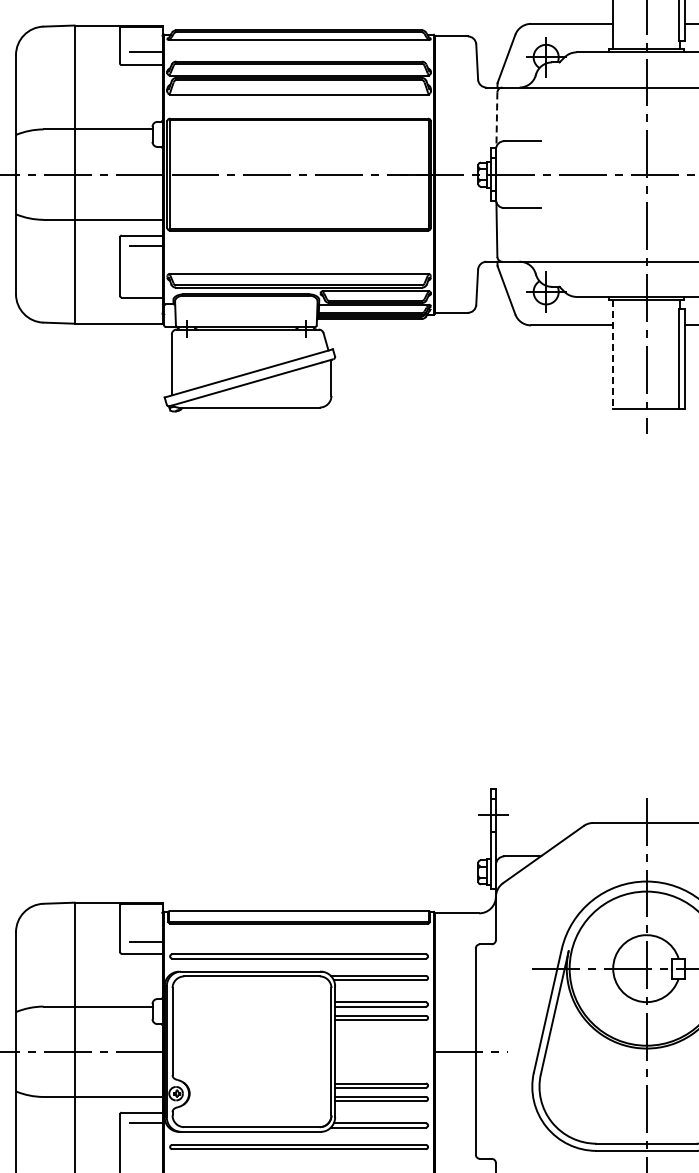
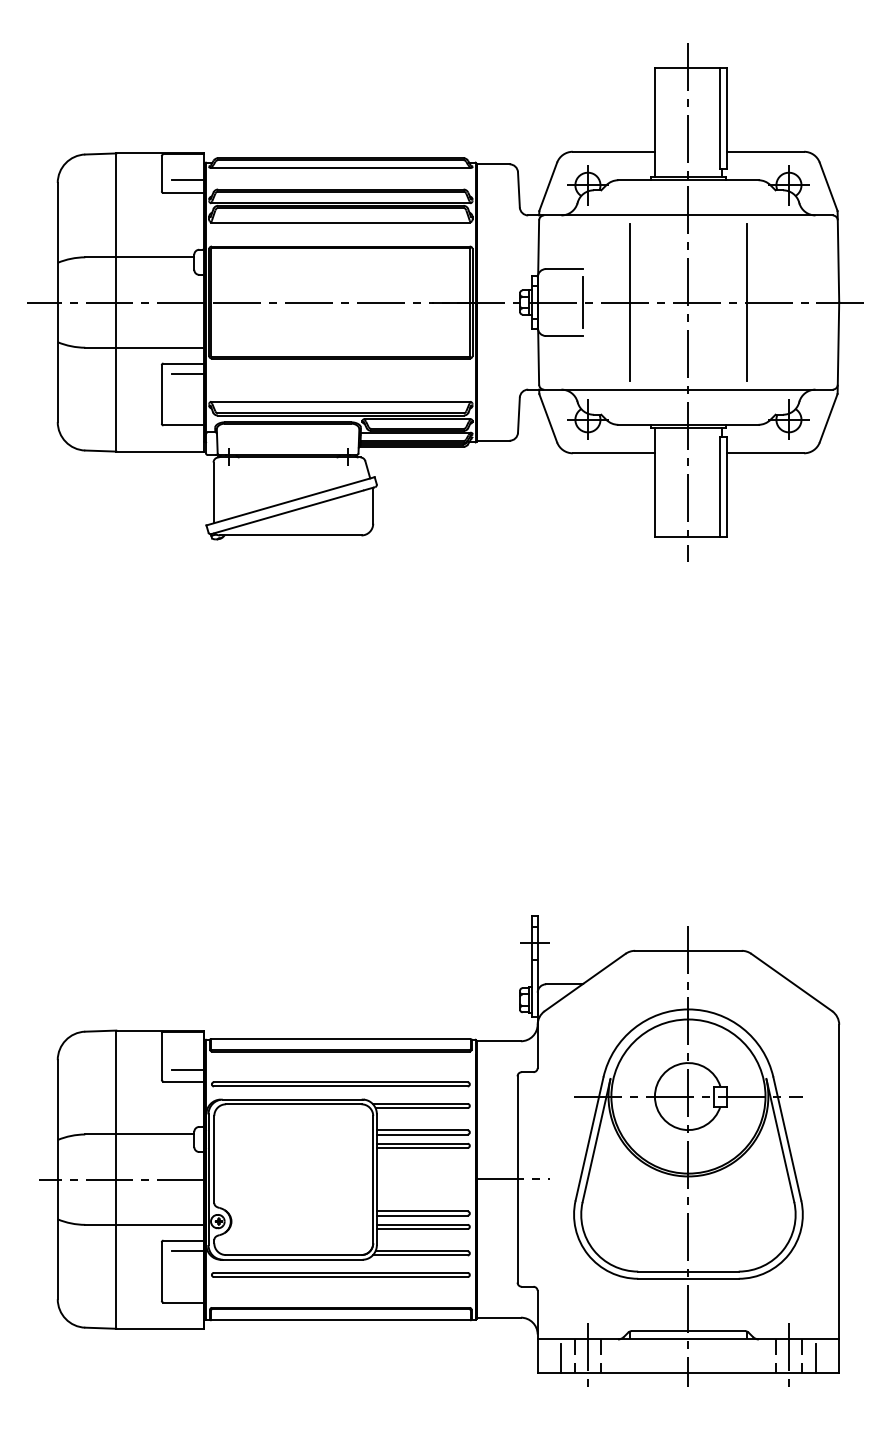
line: (496, 119) -> (538, 247), dashed -> solid
line: (540, 174) -> (582, 302), added
line: (587, 174) -> (629, 302), added
line: (612, 355) -> (654, 483), dashed -> solid

